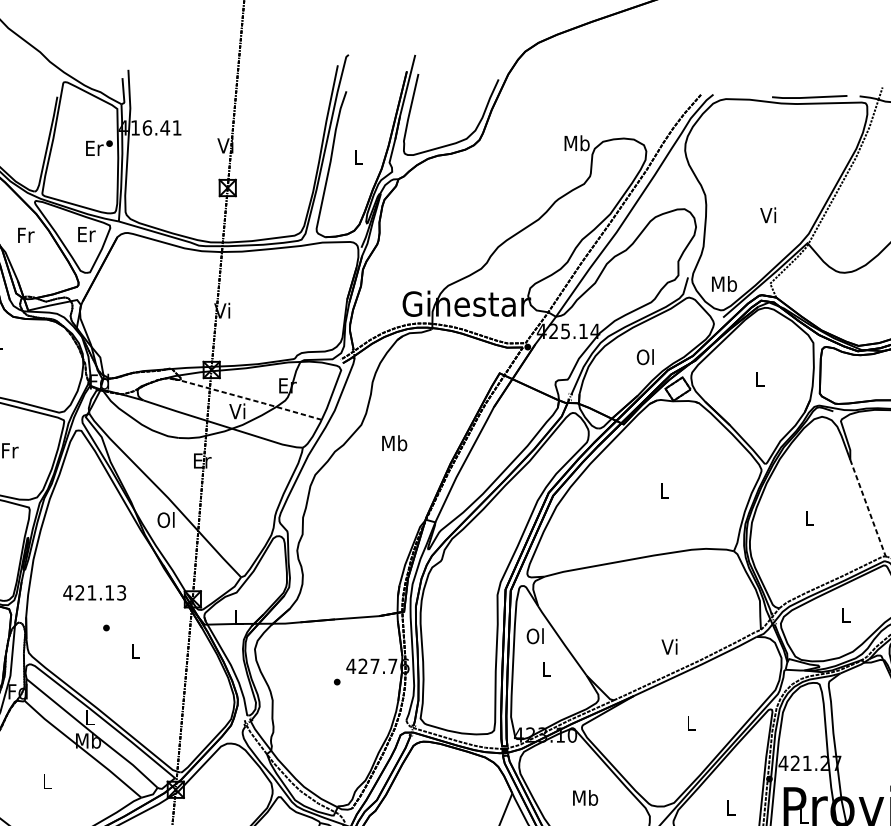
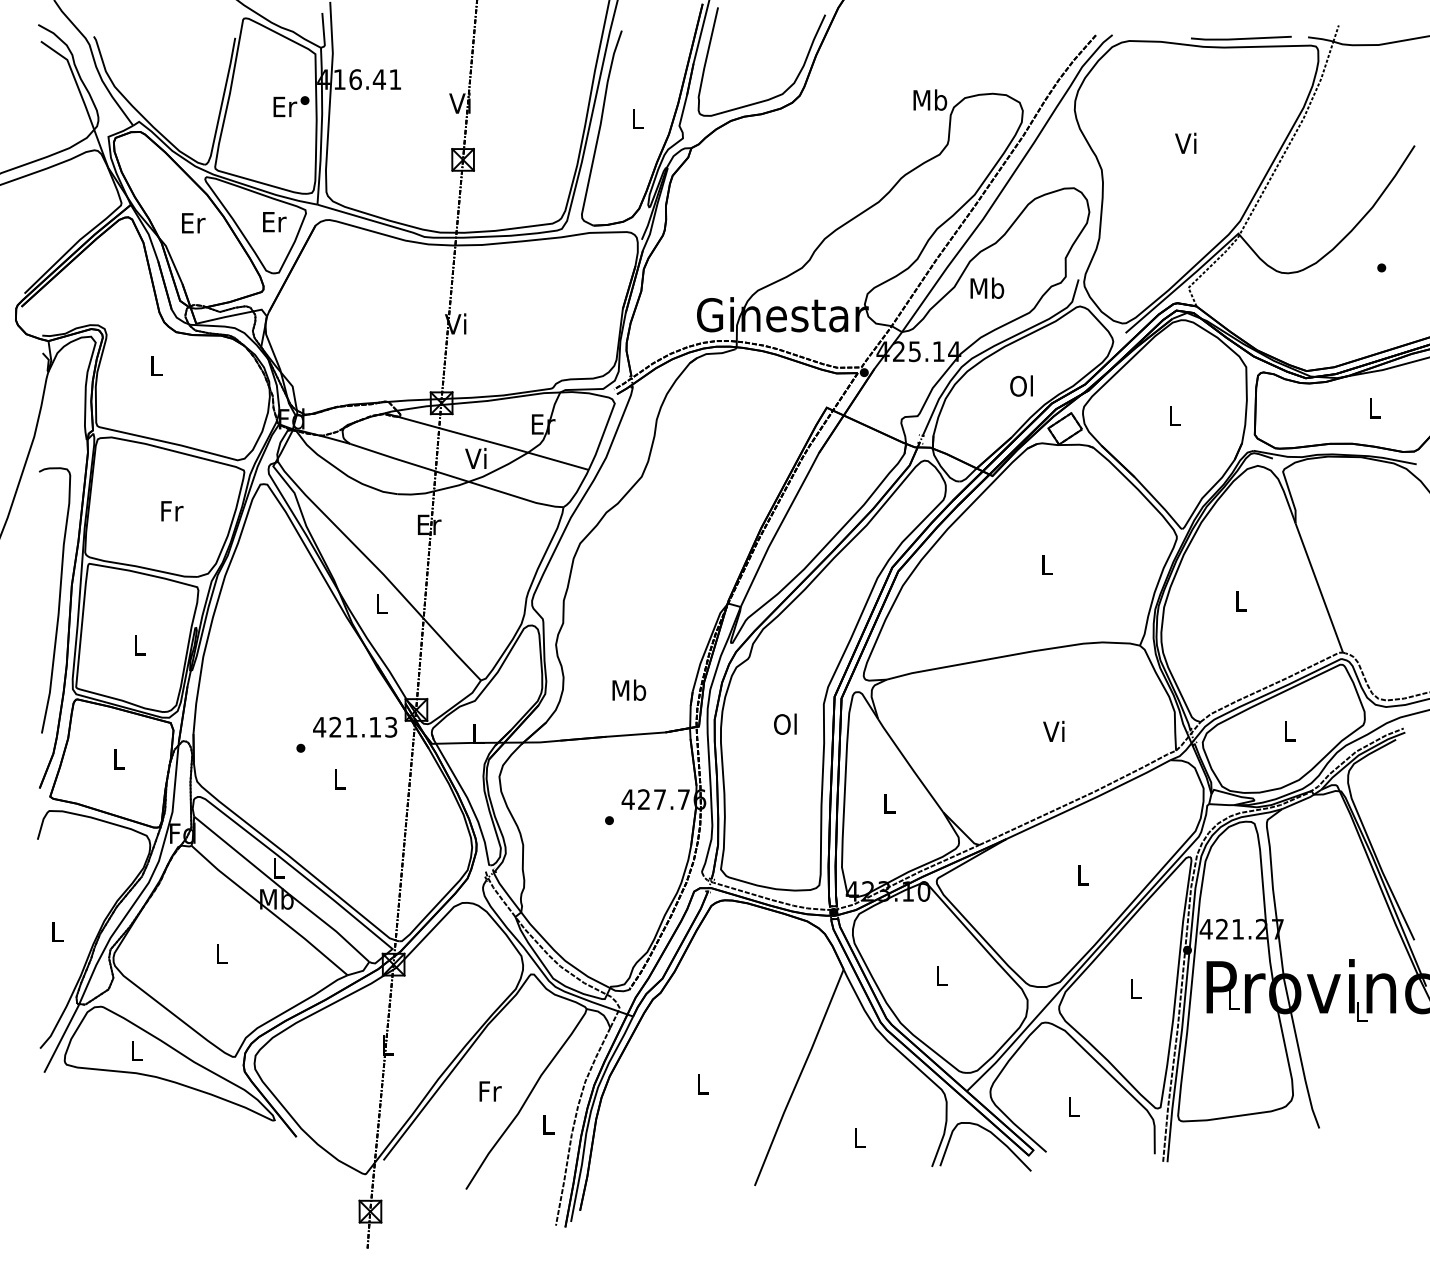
text: (767, 214) -> (1185, 142), moved
text: (26, 235) -> (193, 223), Fr -> Er
text: (724, 283) -> (987, 287), moved
line: (250, 399) -> (493, 442), dashed -> solid
text: (394, 442) -> (629, 689), moved
line: (868, 508) -> (1319, 588), dashed -> solid
text: (165, 519) -> (380, 603), Ol -> L
text: (94, 592) -> (355, 726), moved
text: (535, 635) -> (785, 723), moved
text: (669, 646) -> (1053, 730), moved
text: (585, 797) -> (941, 975), Mb -> L

